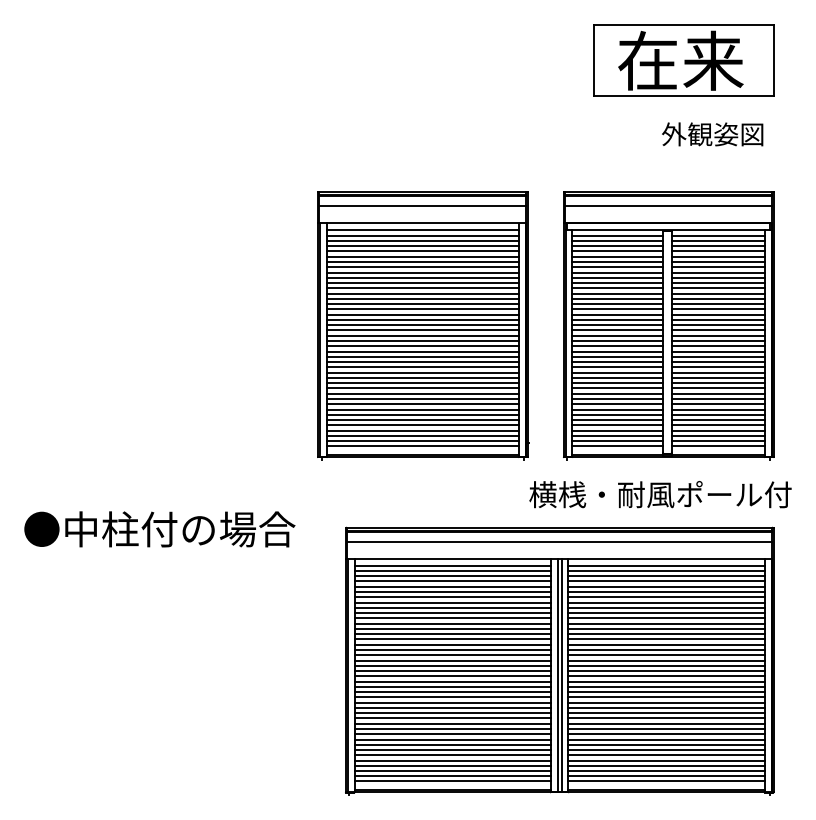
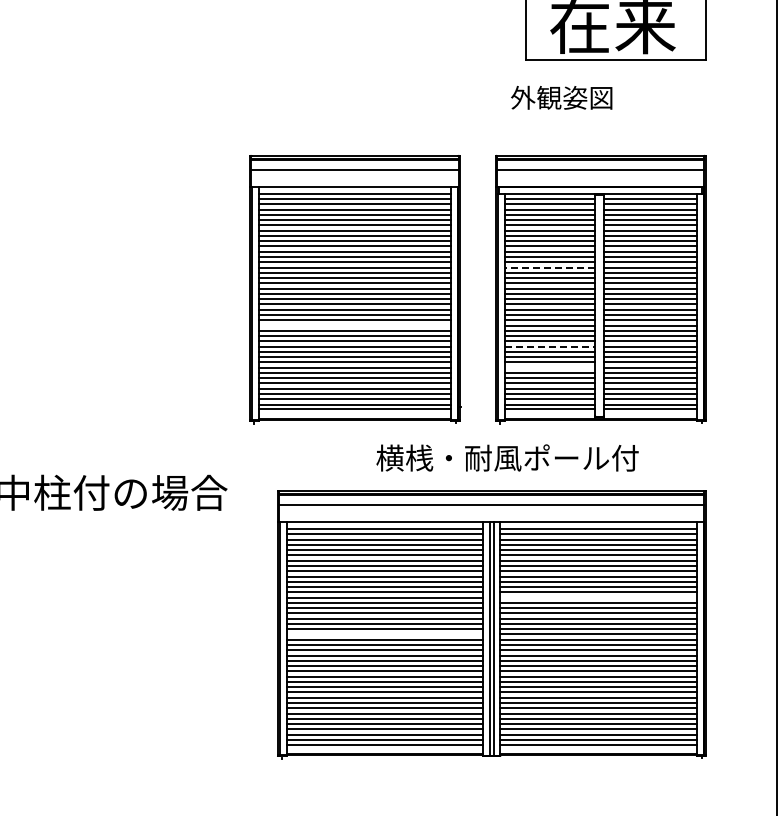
text: (712, 134) -> (561, 97), moved
line: (617, 304) -> (549, 267), solid -> dashed
line: (422, 362) -> (354, 325), removed
line: (618, 383) -> (550, 346), solid -> dashed
line: (617, 404) -> (549, 367), removed
text: (660, 494) -> (507, 457), moved
line: (666, 634) -> (598, 597), removed
line: (452, 671) -> (384, 634), removed

